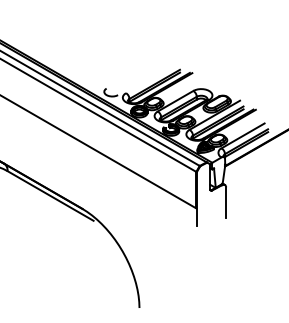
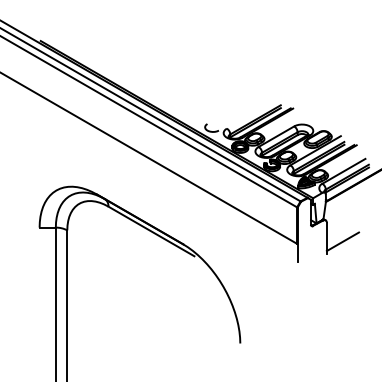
line: (241, 206) -> (342, 241), added

